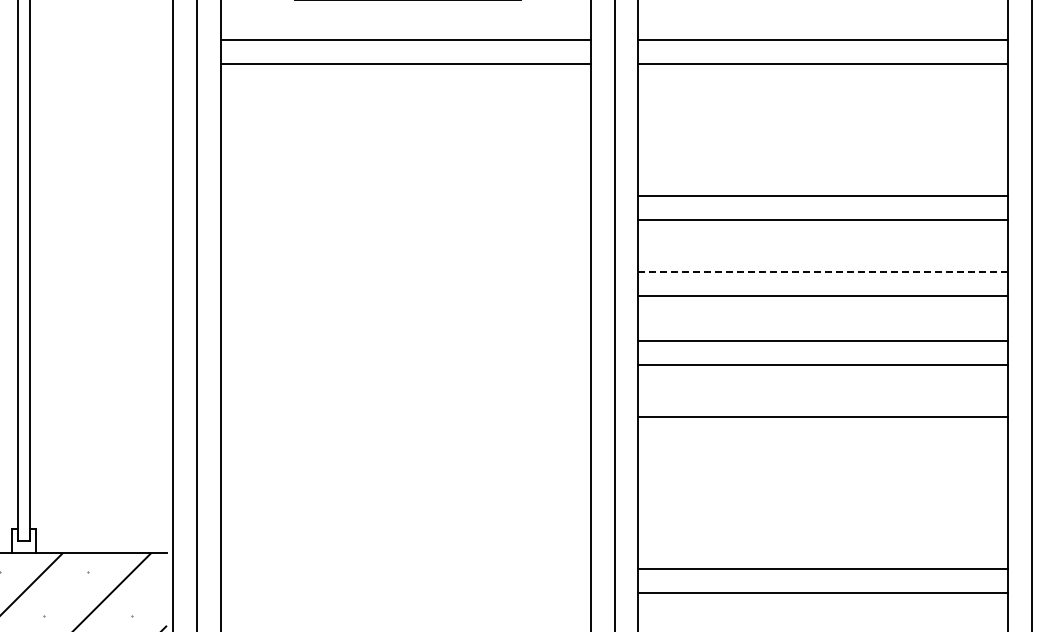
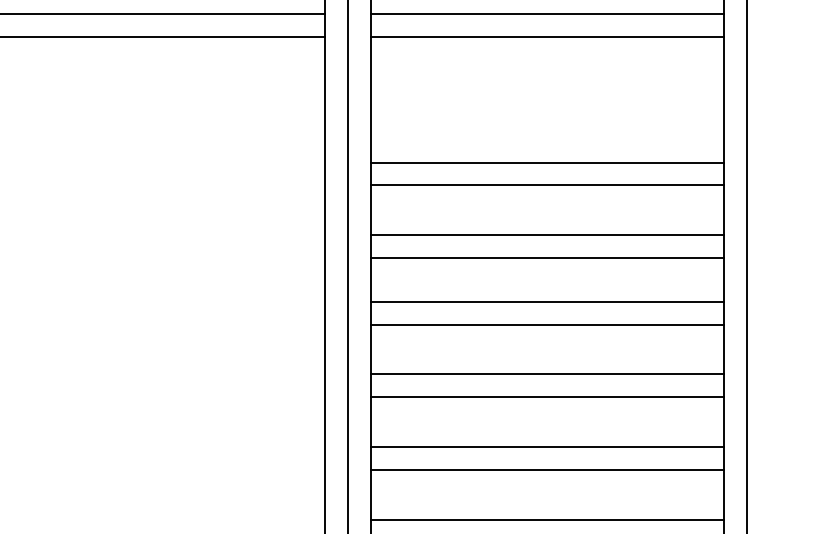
line: (823, 271) -> (547, 234), dashed -> solid
line: (823, 441) -> (547, 397), added
line: (823, 493) -> (547, 447), added
line: (823, 517) -> (547, 470), added

